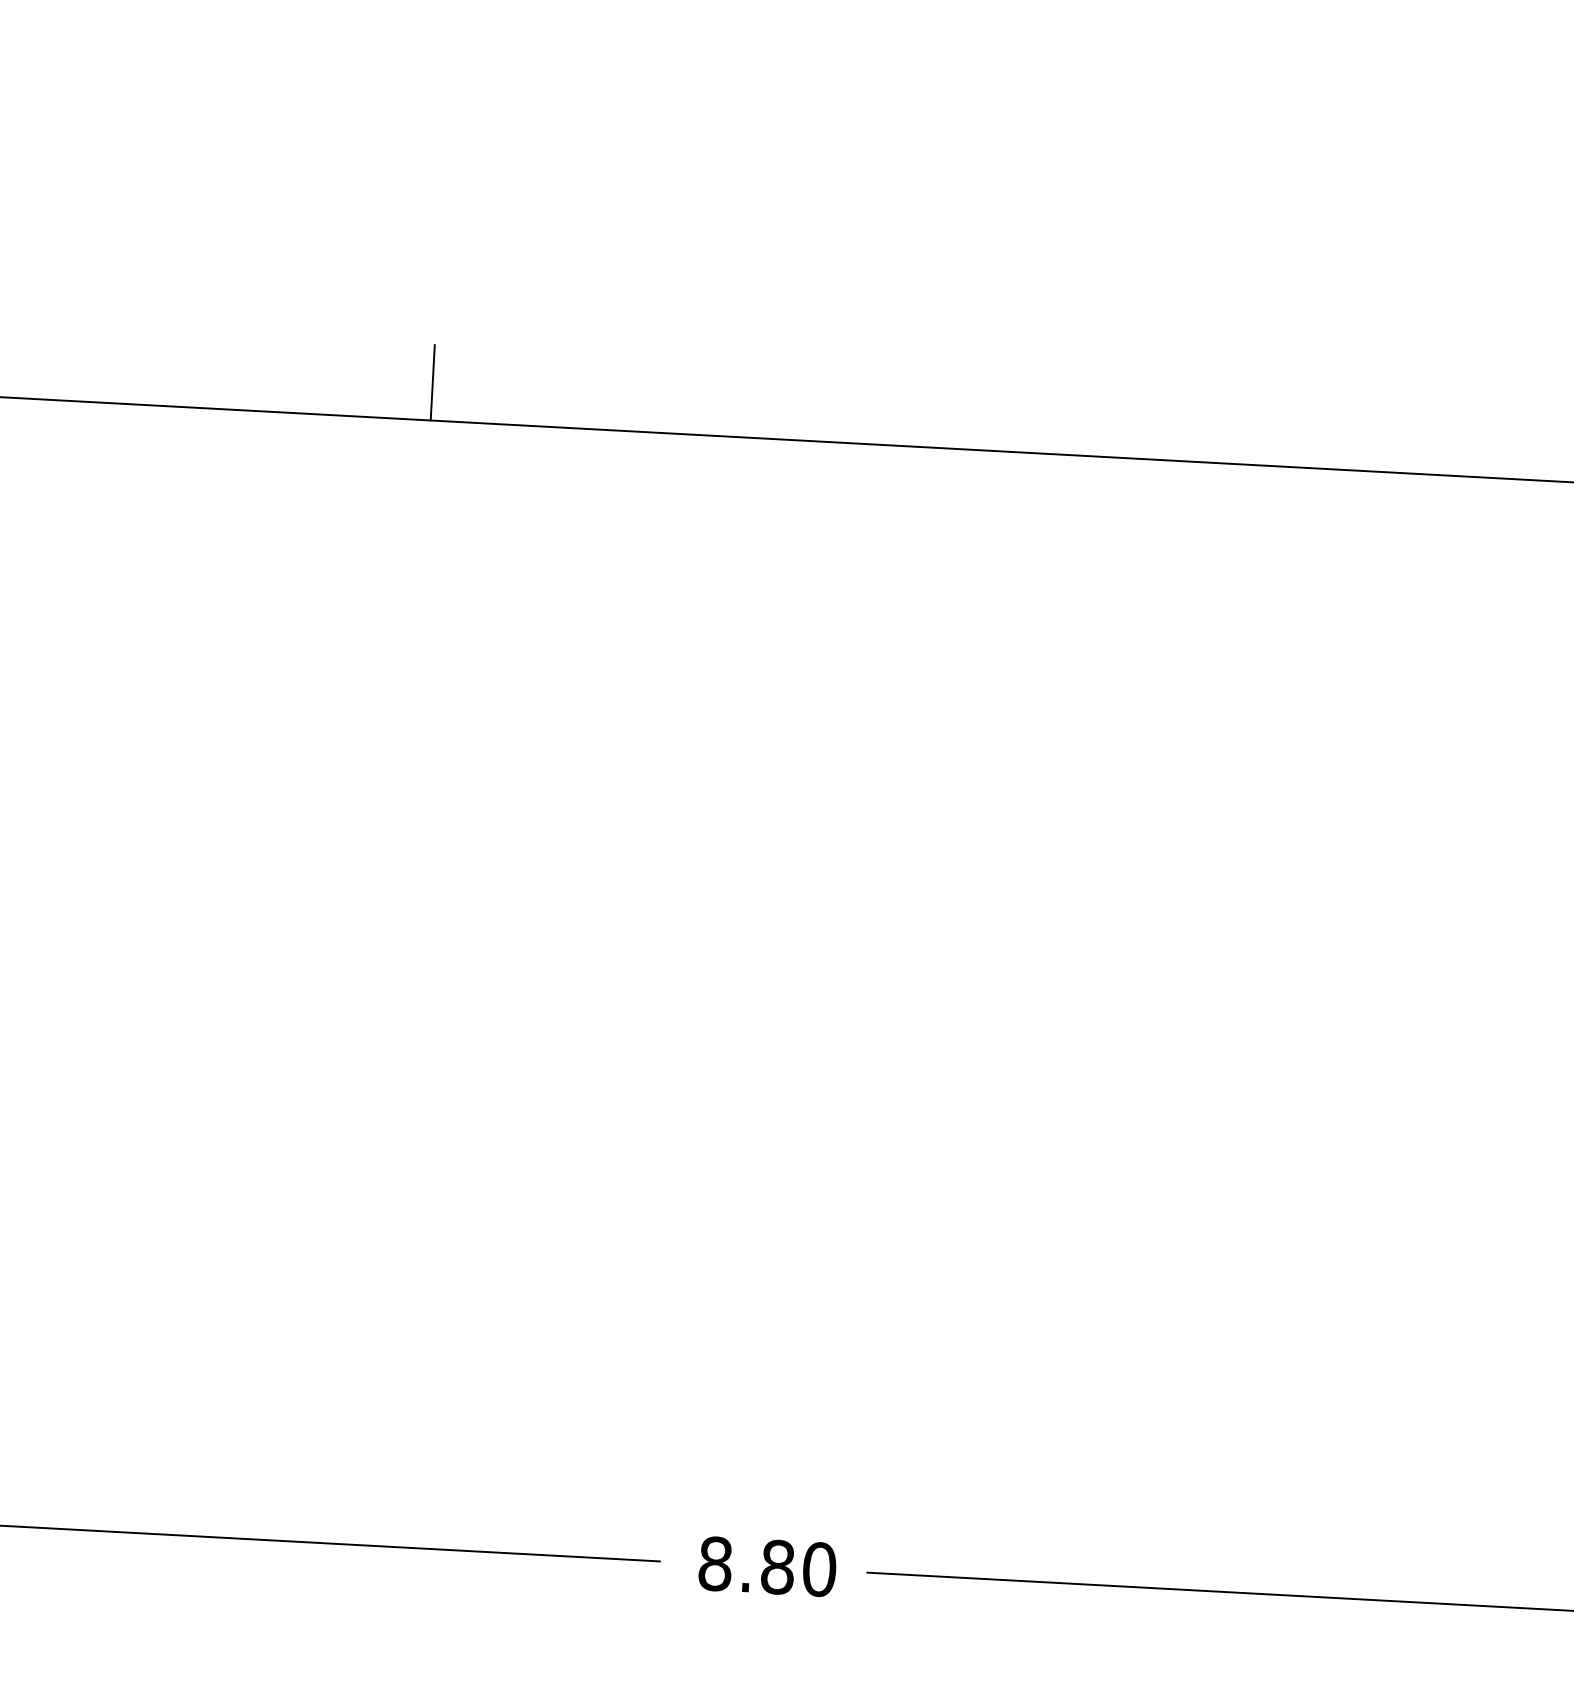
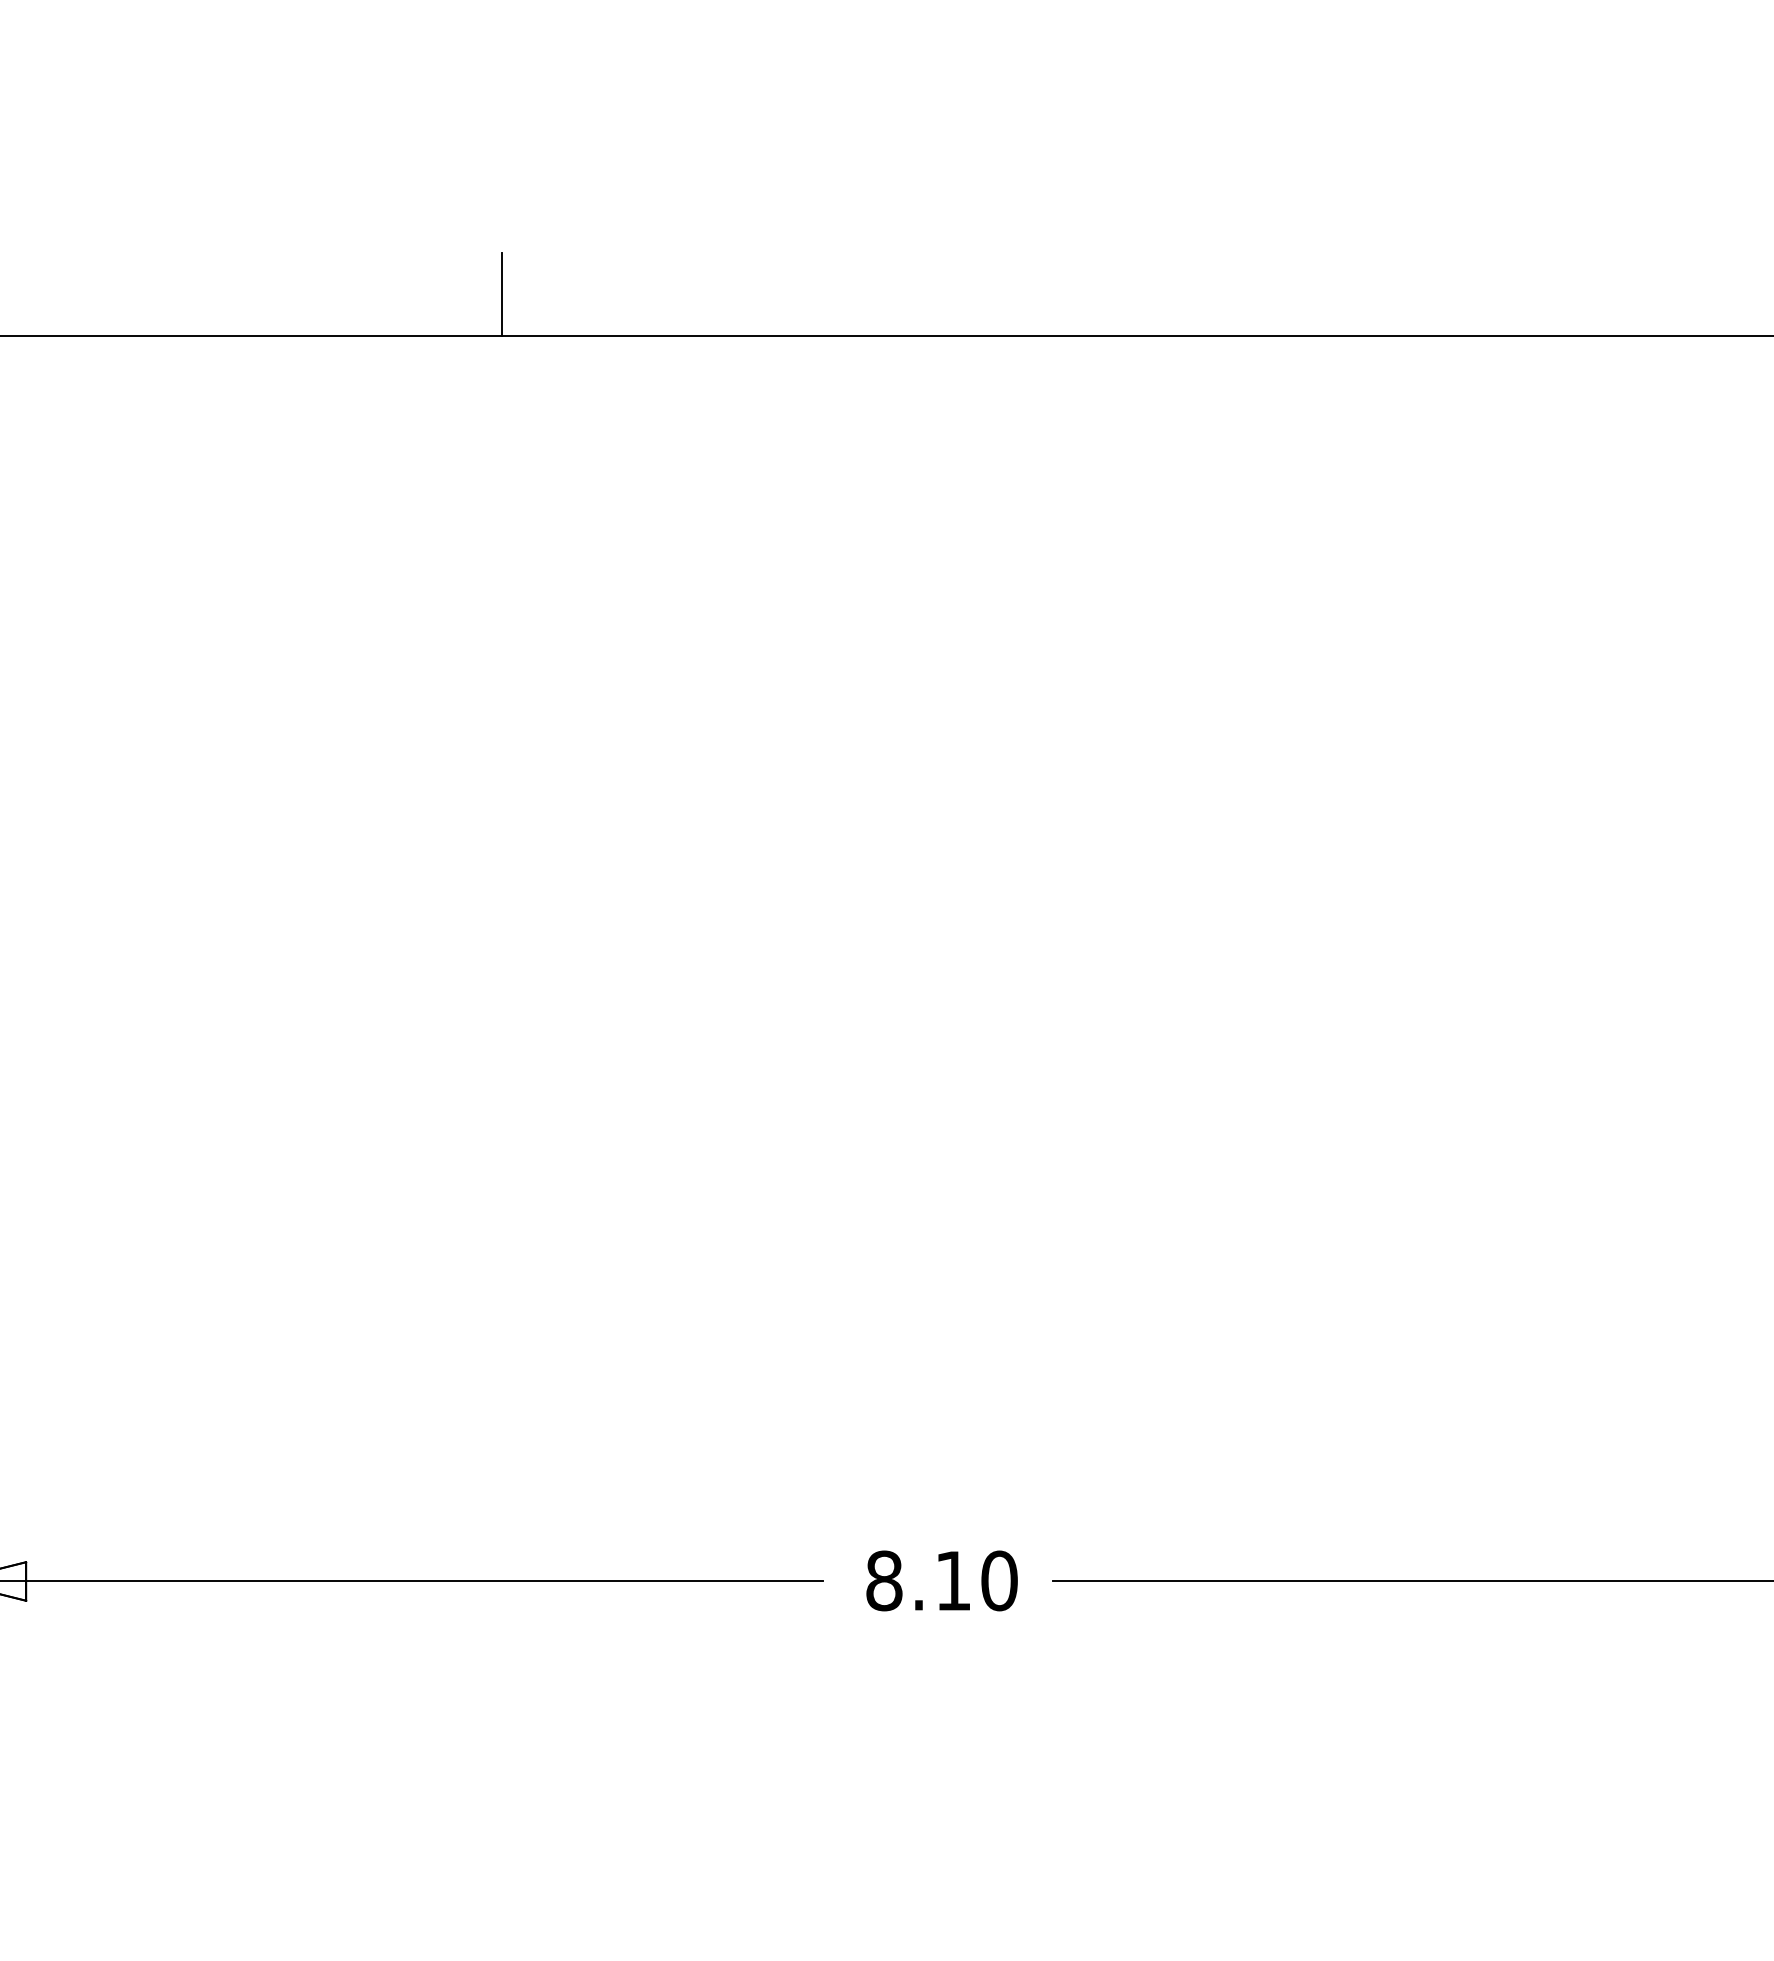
text: (777, 1566) -> (953, 1580), 8.80 -> 8.10

